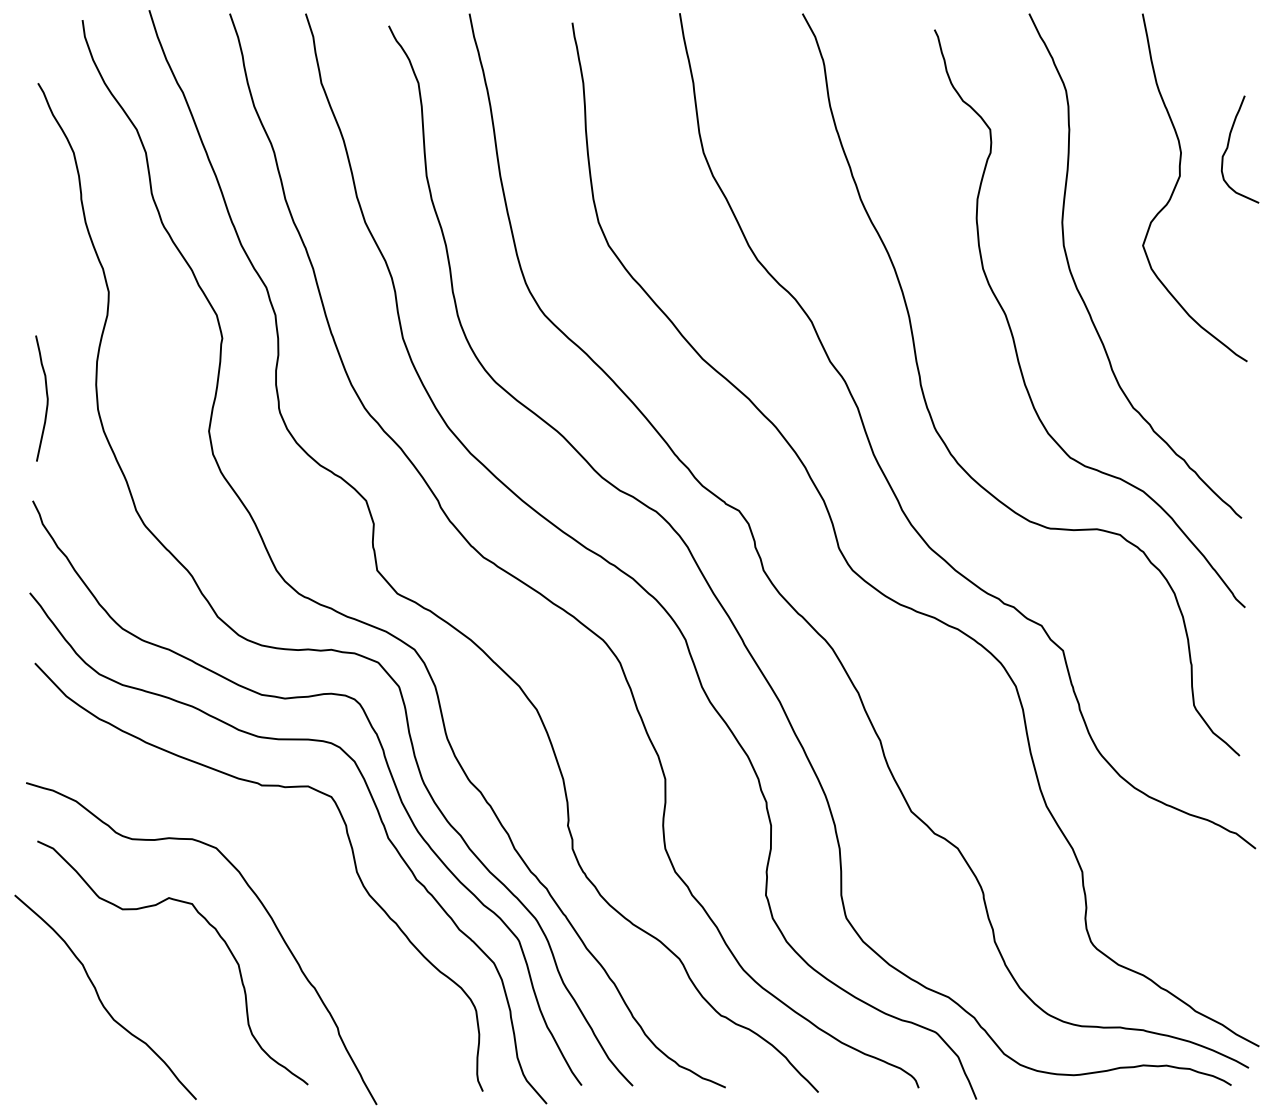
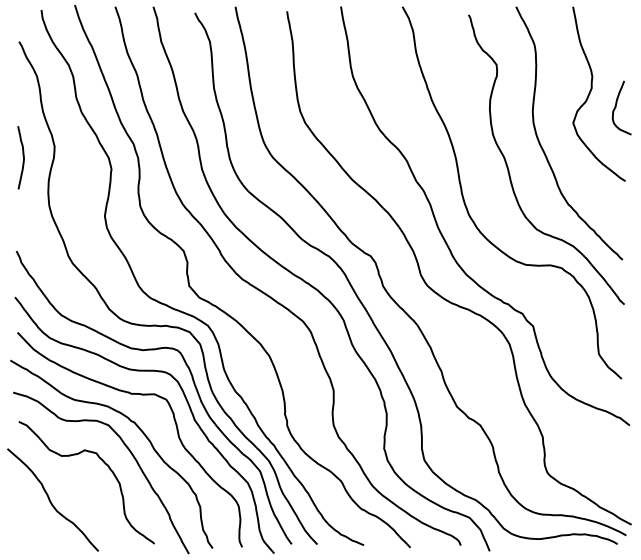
curve: (1229, 148) -> (616, 107), moved
curve: (44, 395) -> (22, 156), moved
curve: (282, 862) -> (141, 432), added

